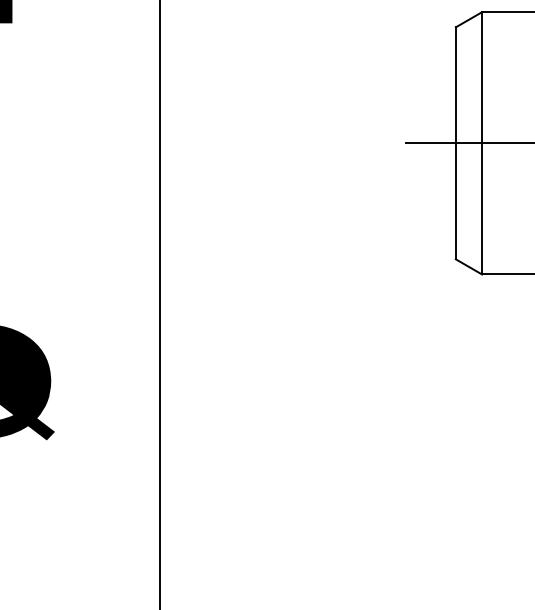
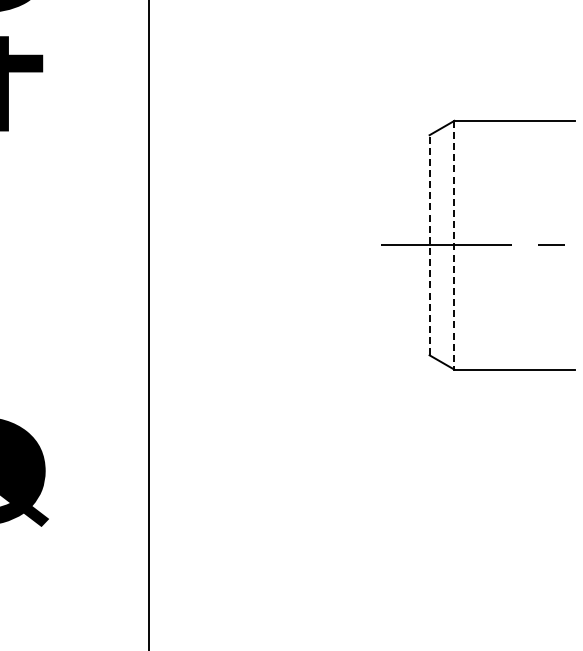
line: (455, 142) -> (429, 244), solid -> dashed
line: (482, 143) -> (454, 245), solid -> dashed

